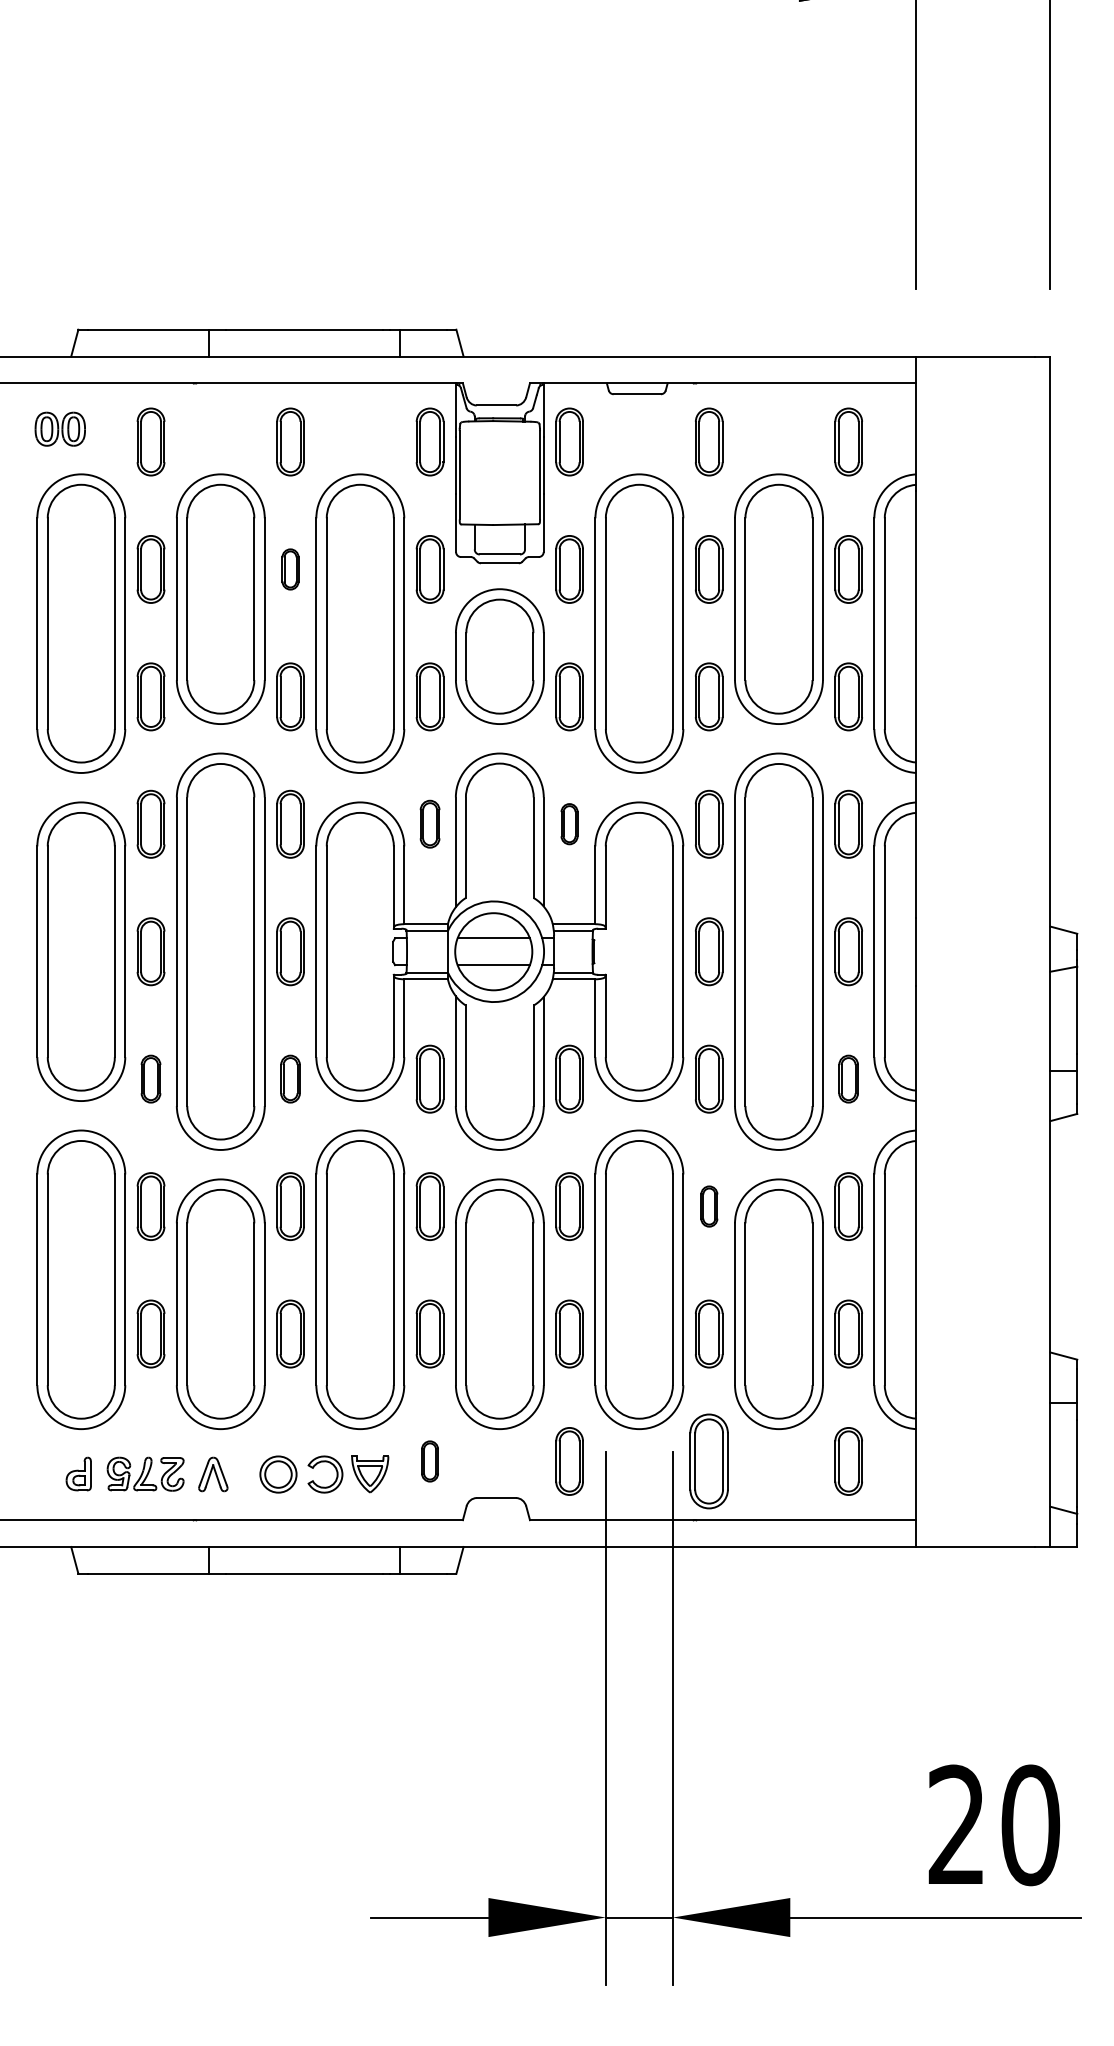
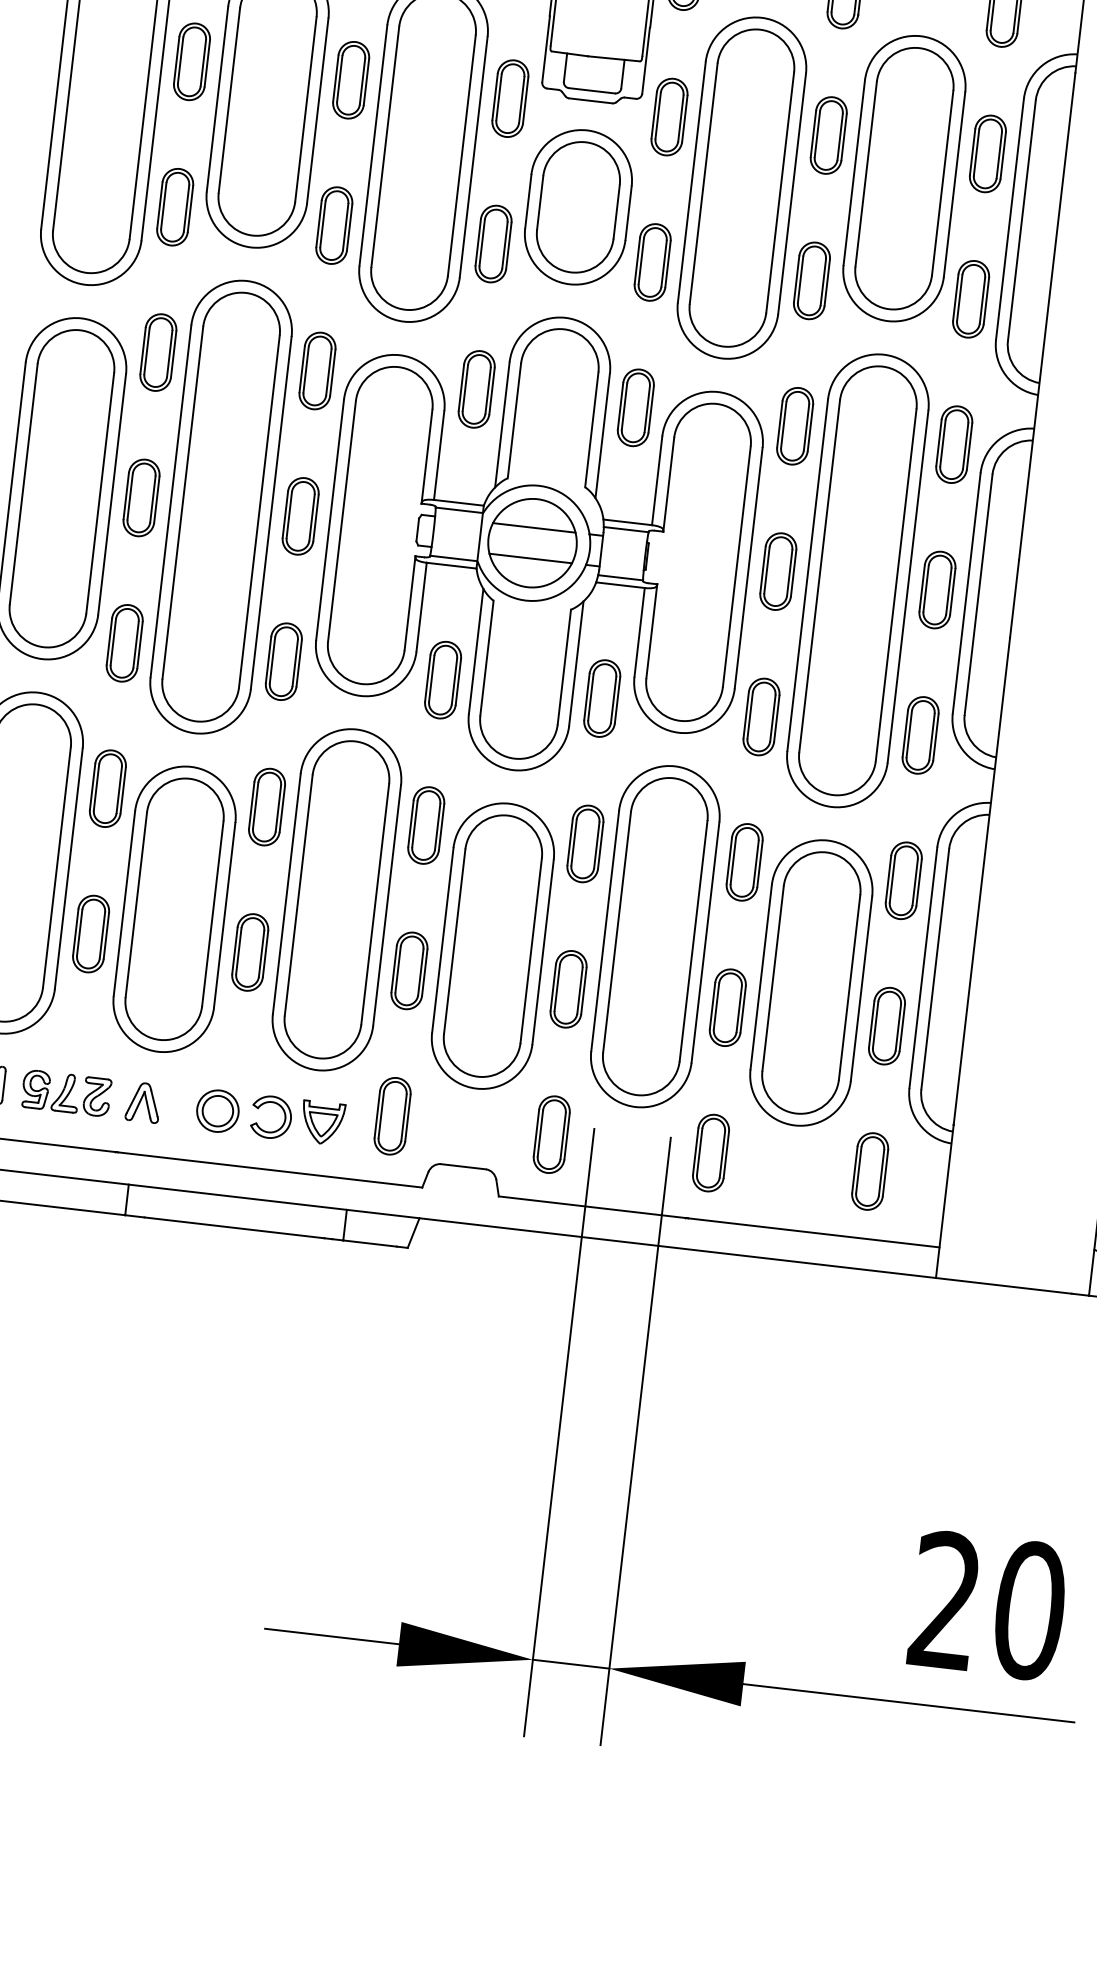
part: (290, 569) -> (351, 80), size x1.67
part: (429, 823) -> (476, 388), size x1.43
part: (569, 823) -> (635, 406), size x1.67
part: (150, 1078) -> (124, 642), size x1.43
part: (290, 1078) -> (283, 660), size x1.43
part: (848, 1078) -> (920, 734), size x1.43
part: (709, 1206) -> (744, 862), size x1.67
part: (429, 1461) -> (391, 1116), size x1.67
part: (709, 1461) -> (711, 1153), size x0.71

